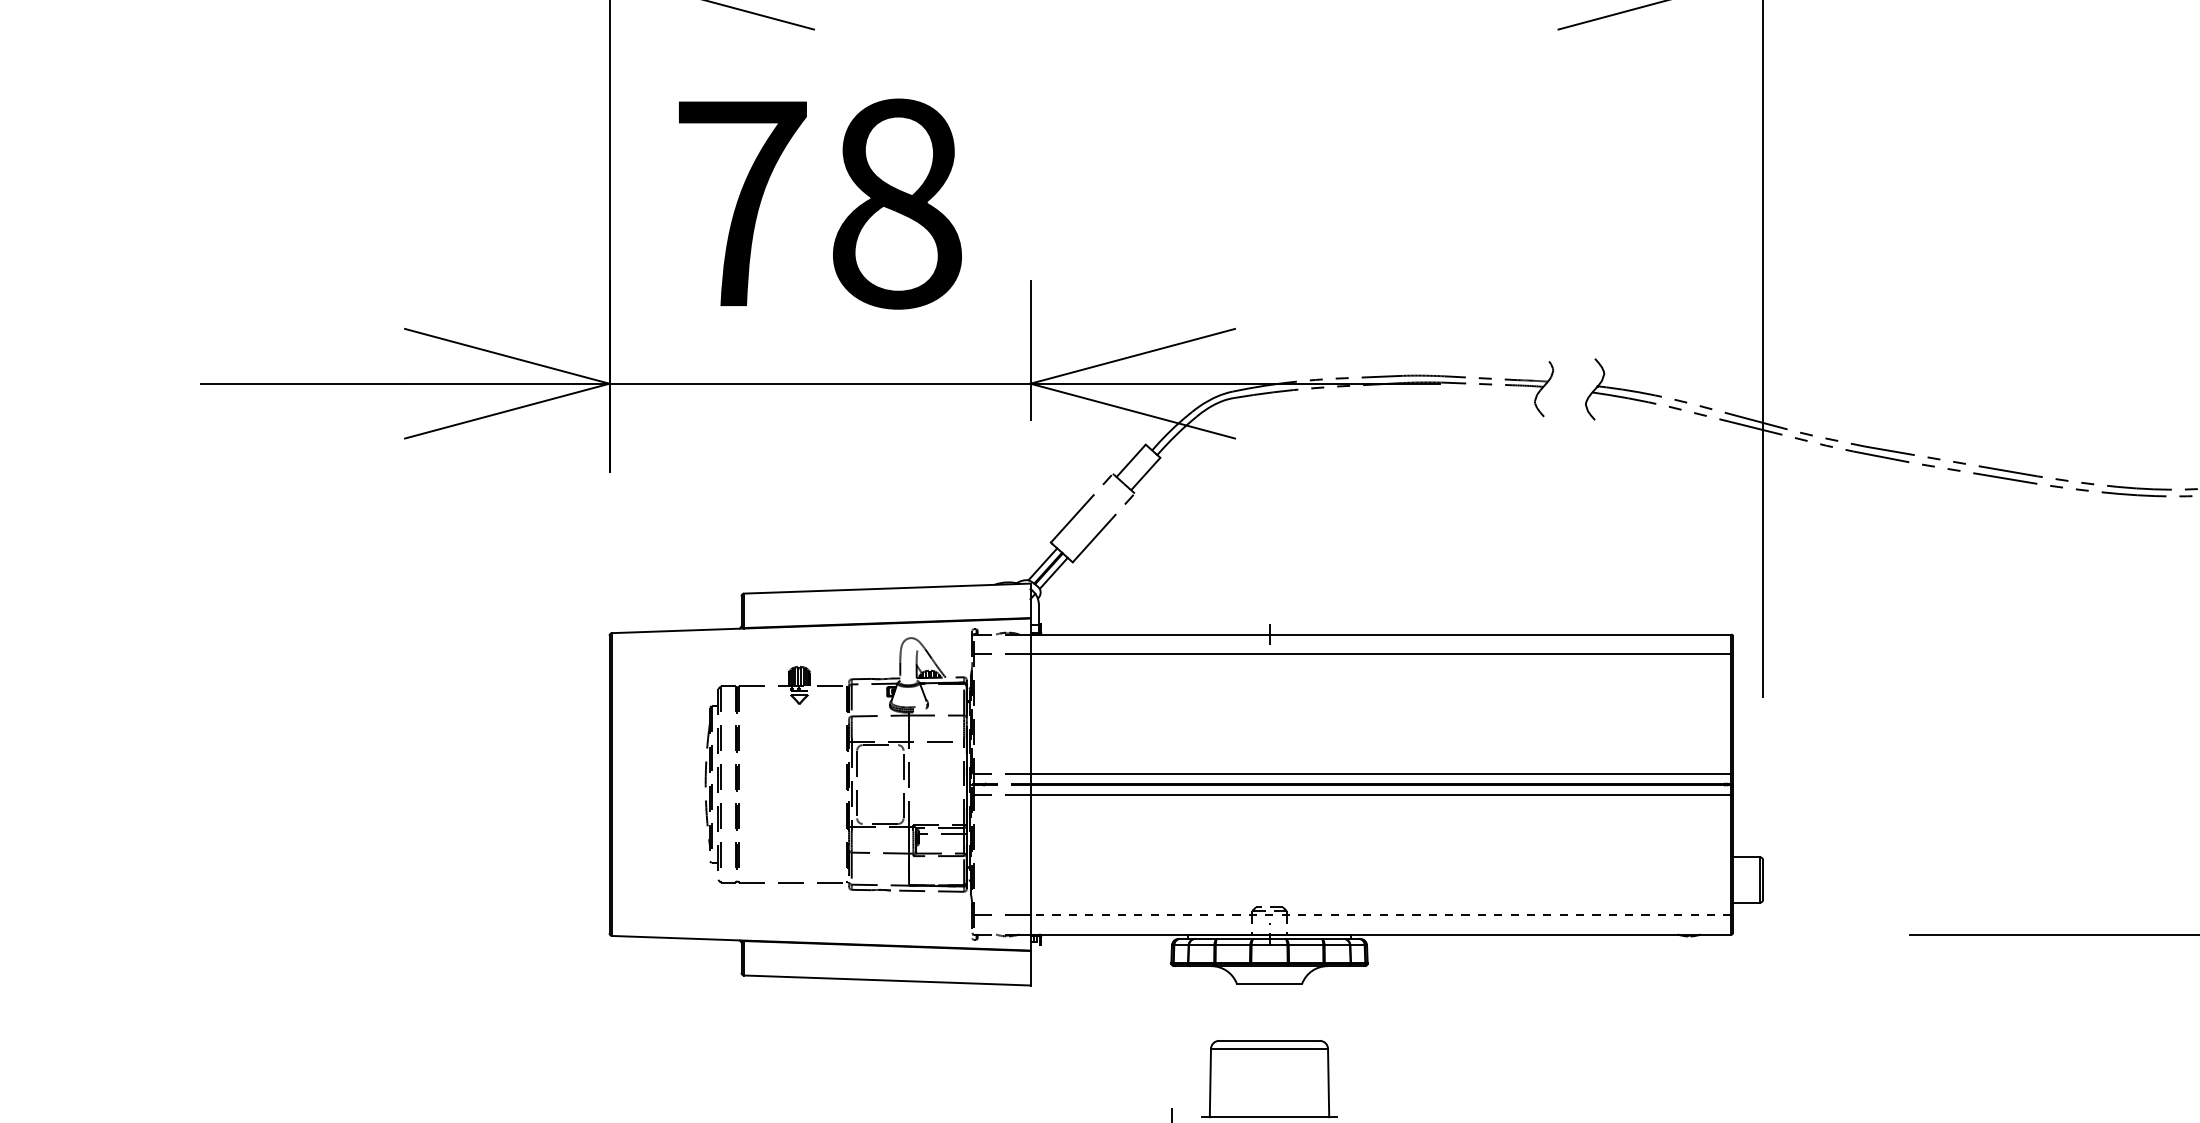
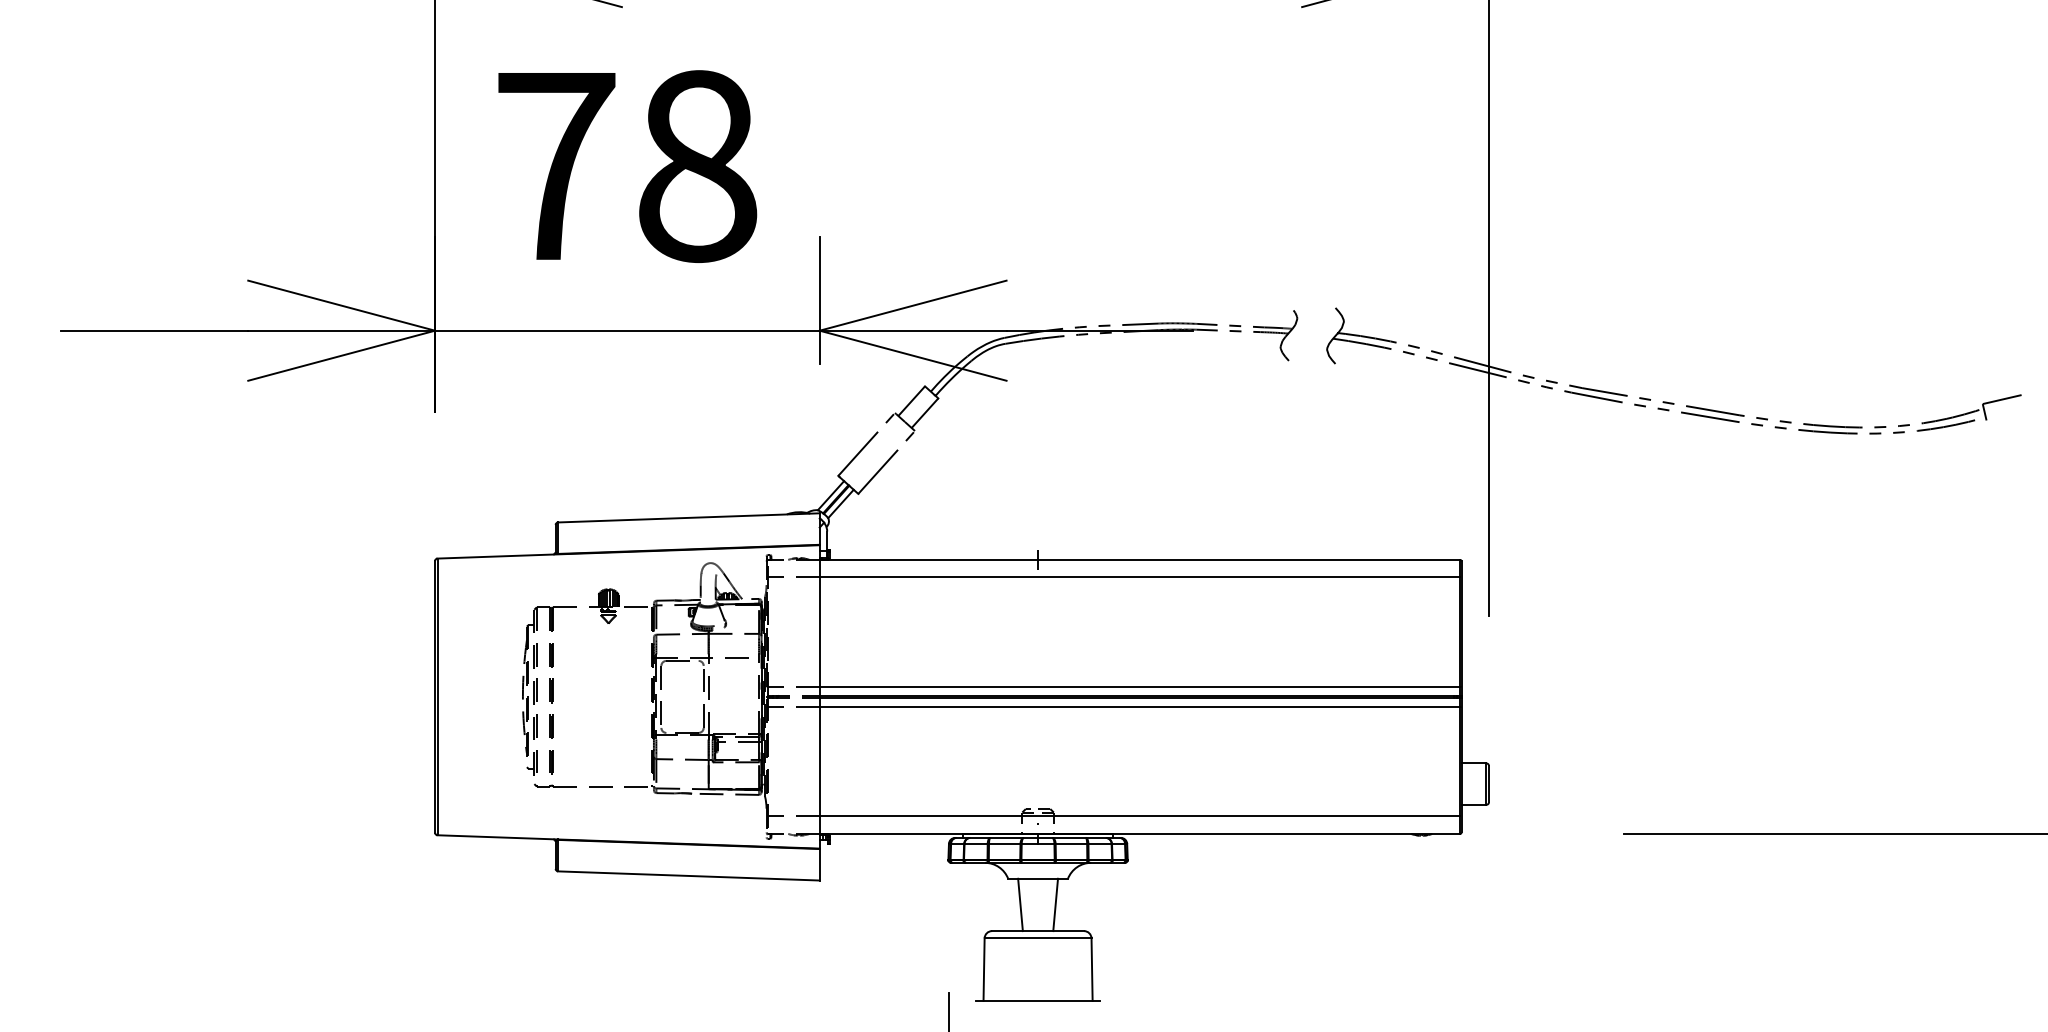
line: (1380, 915) -> (1139, 816), dashed -> solid
line: (1250, 1011) -> (1020, 904), added
line: (1288, 1011) -> (1055, 904), added

